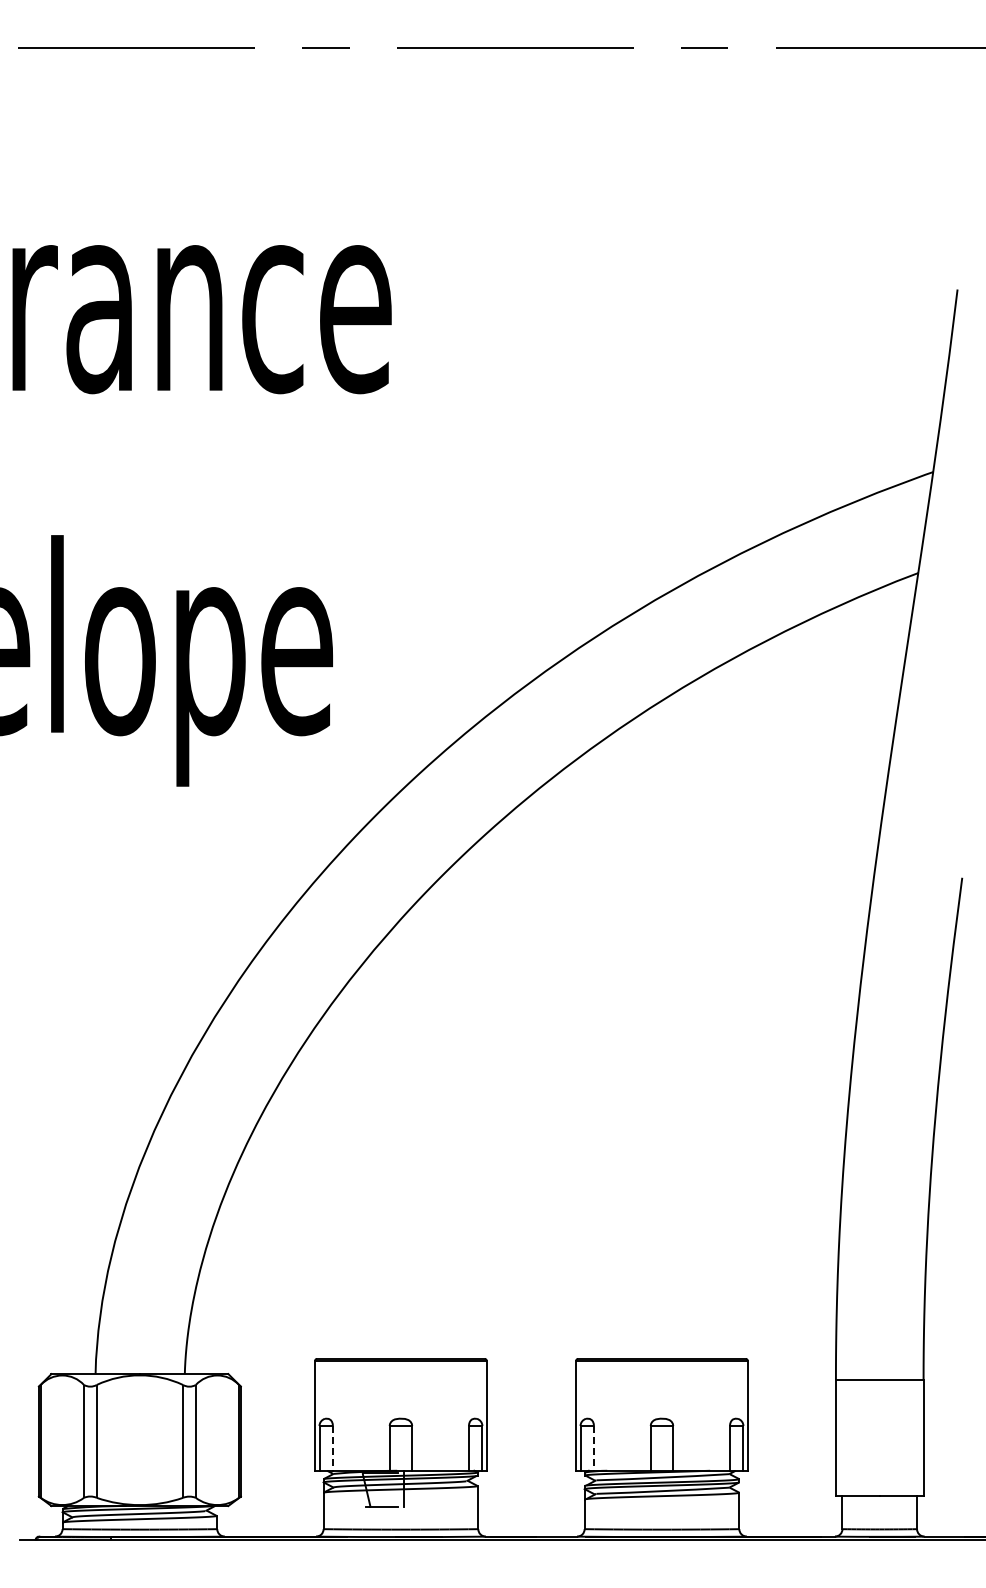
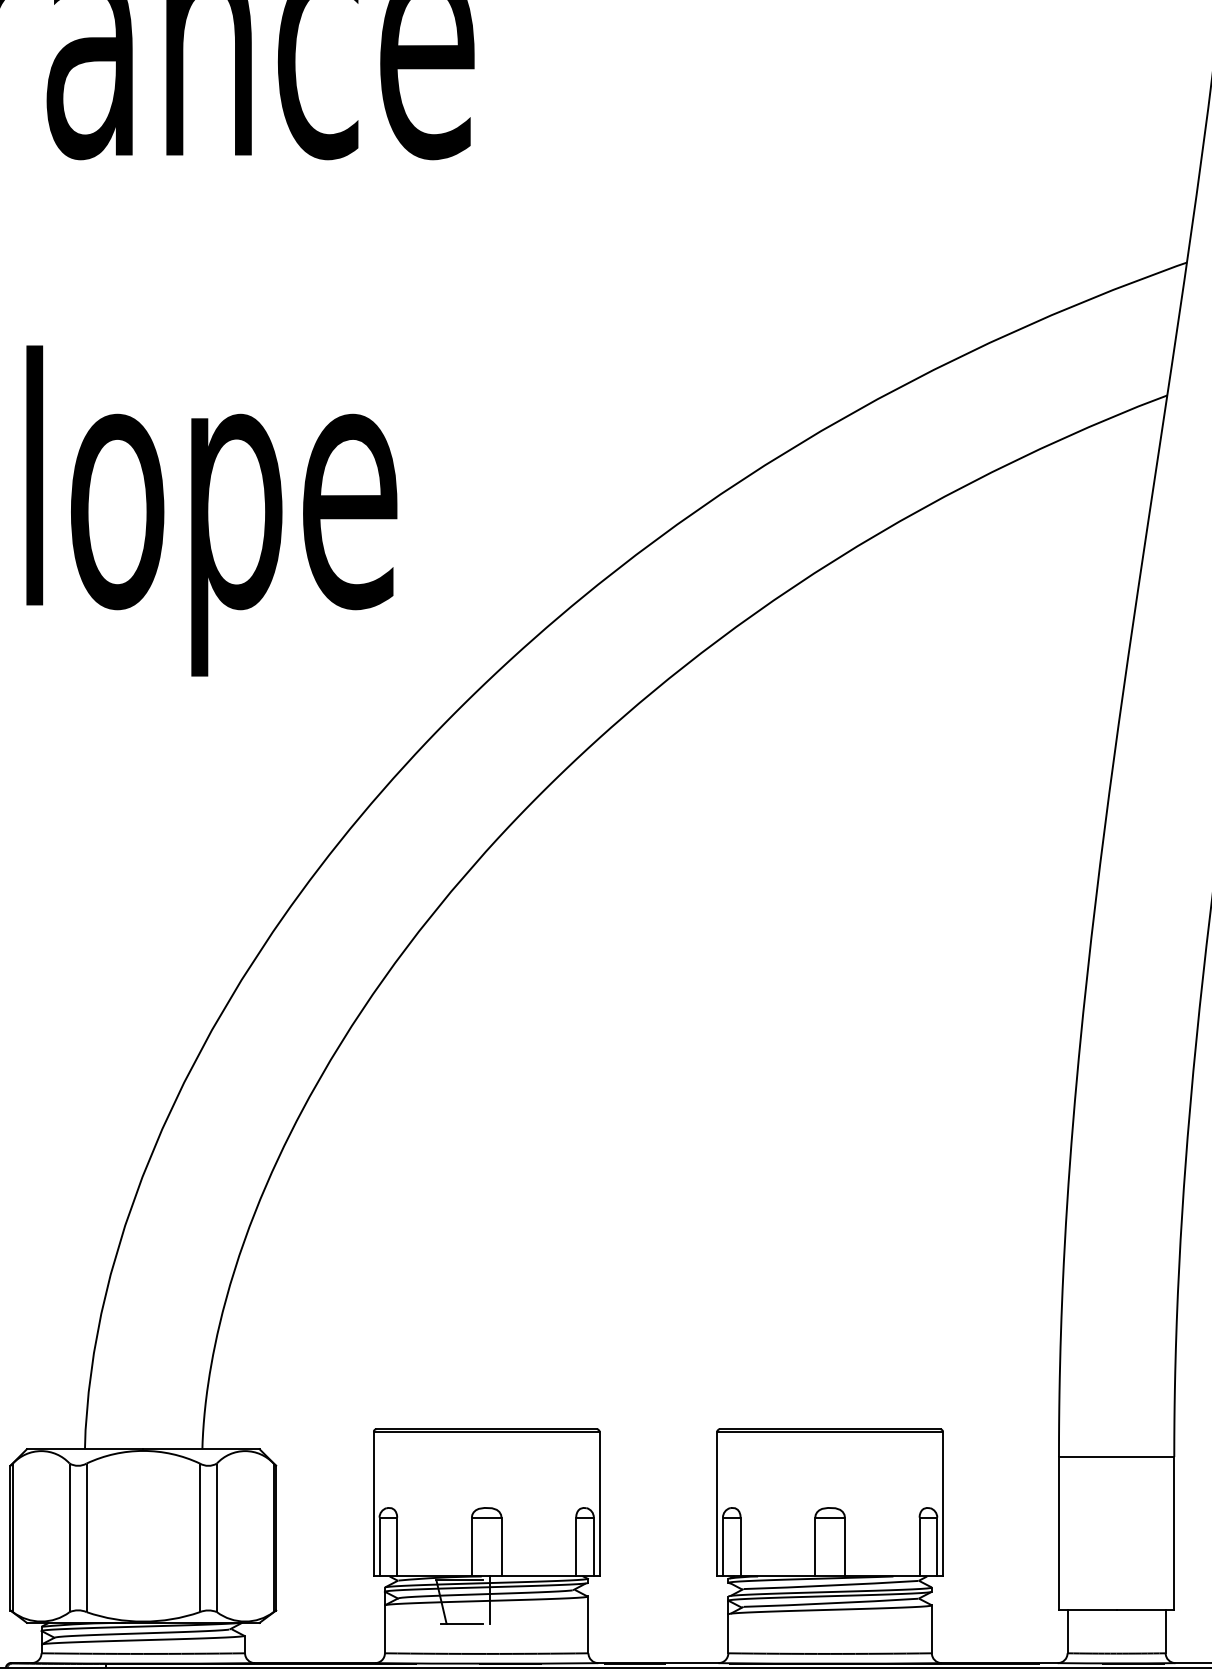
line: (332, 1448) -> (396, 1547), dashed -> solid
line: (593, 1448) -> (740, 1547), dashed -> solid

